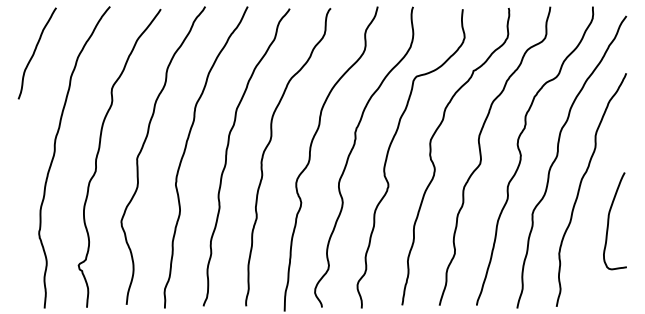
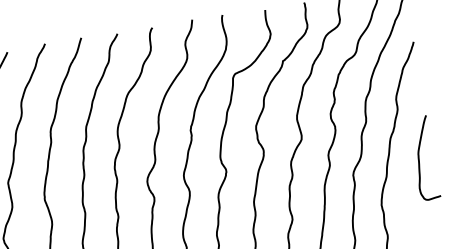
curve: (609, 221) -> (419, 159), moved

